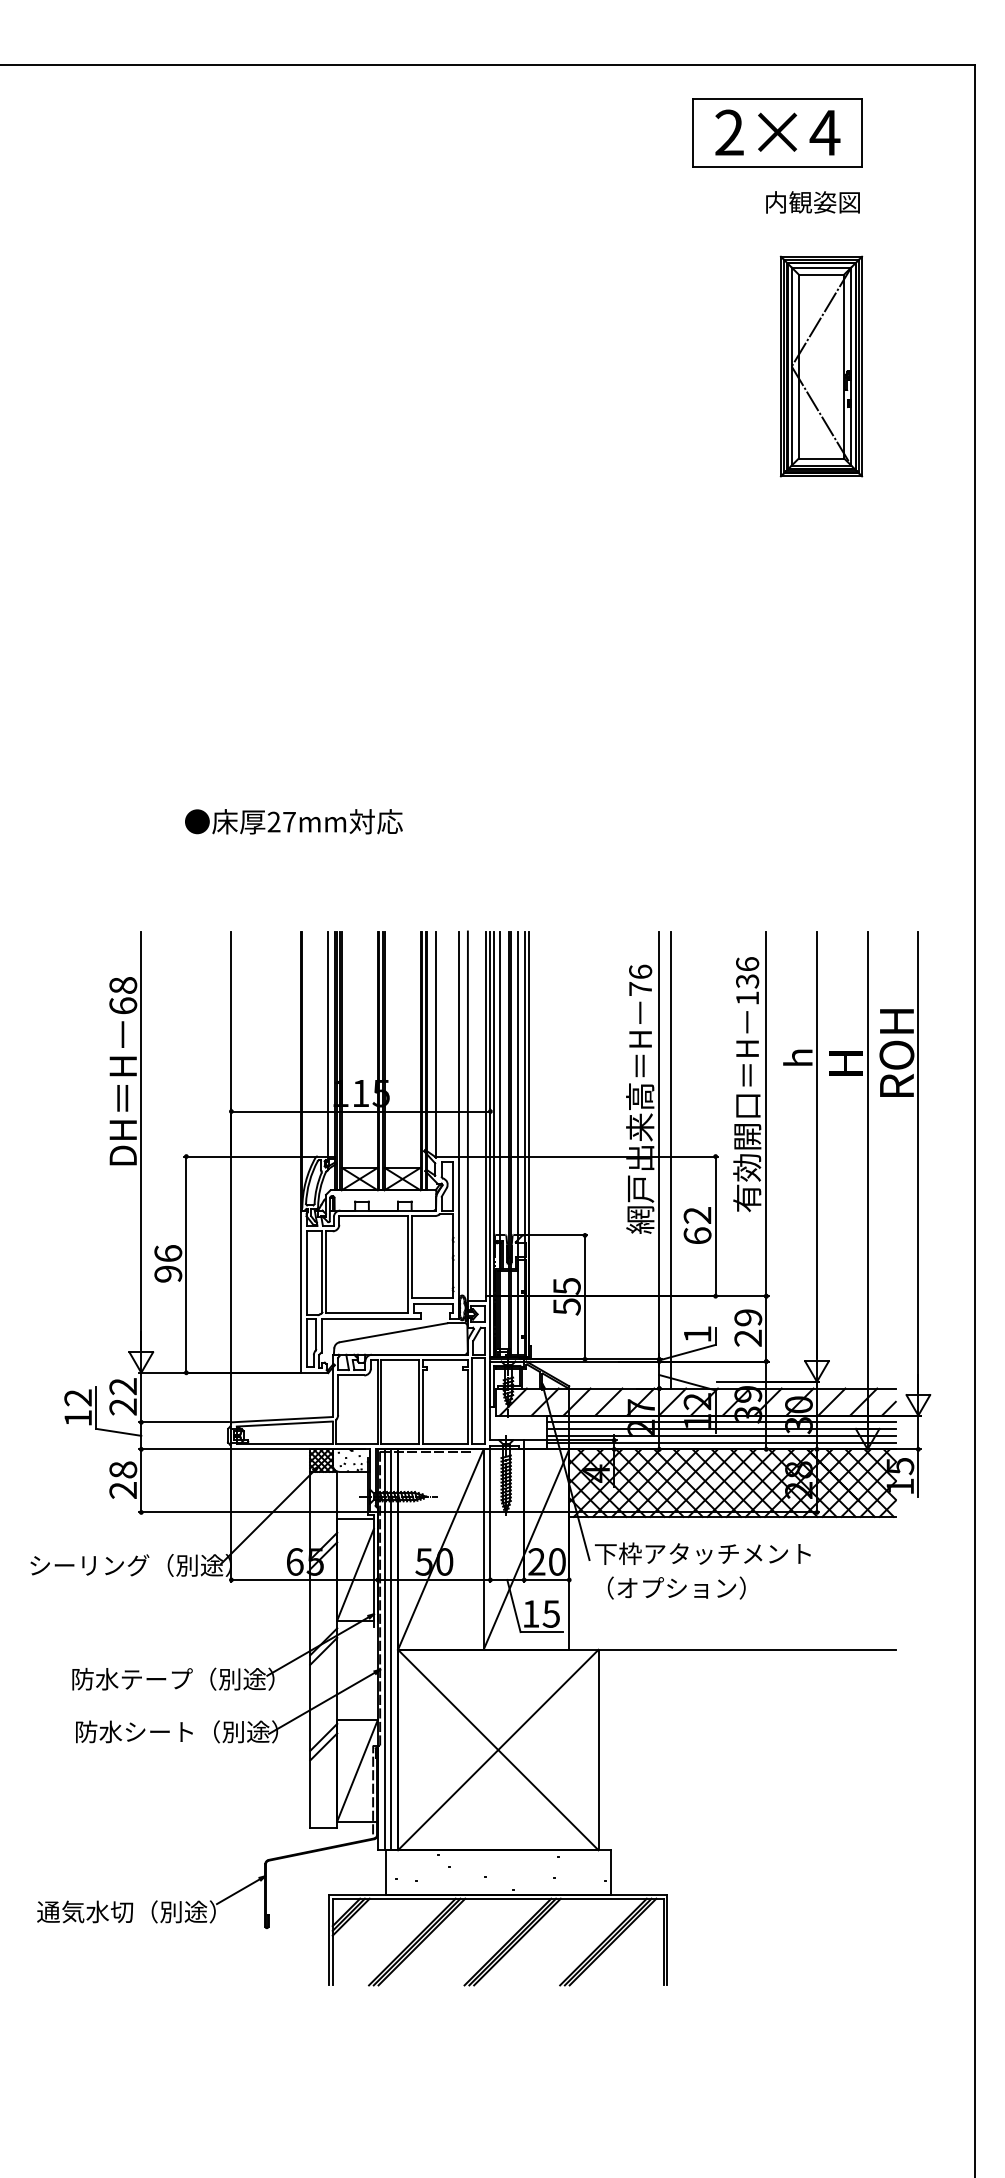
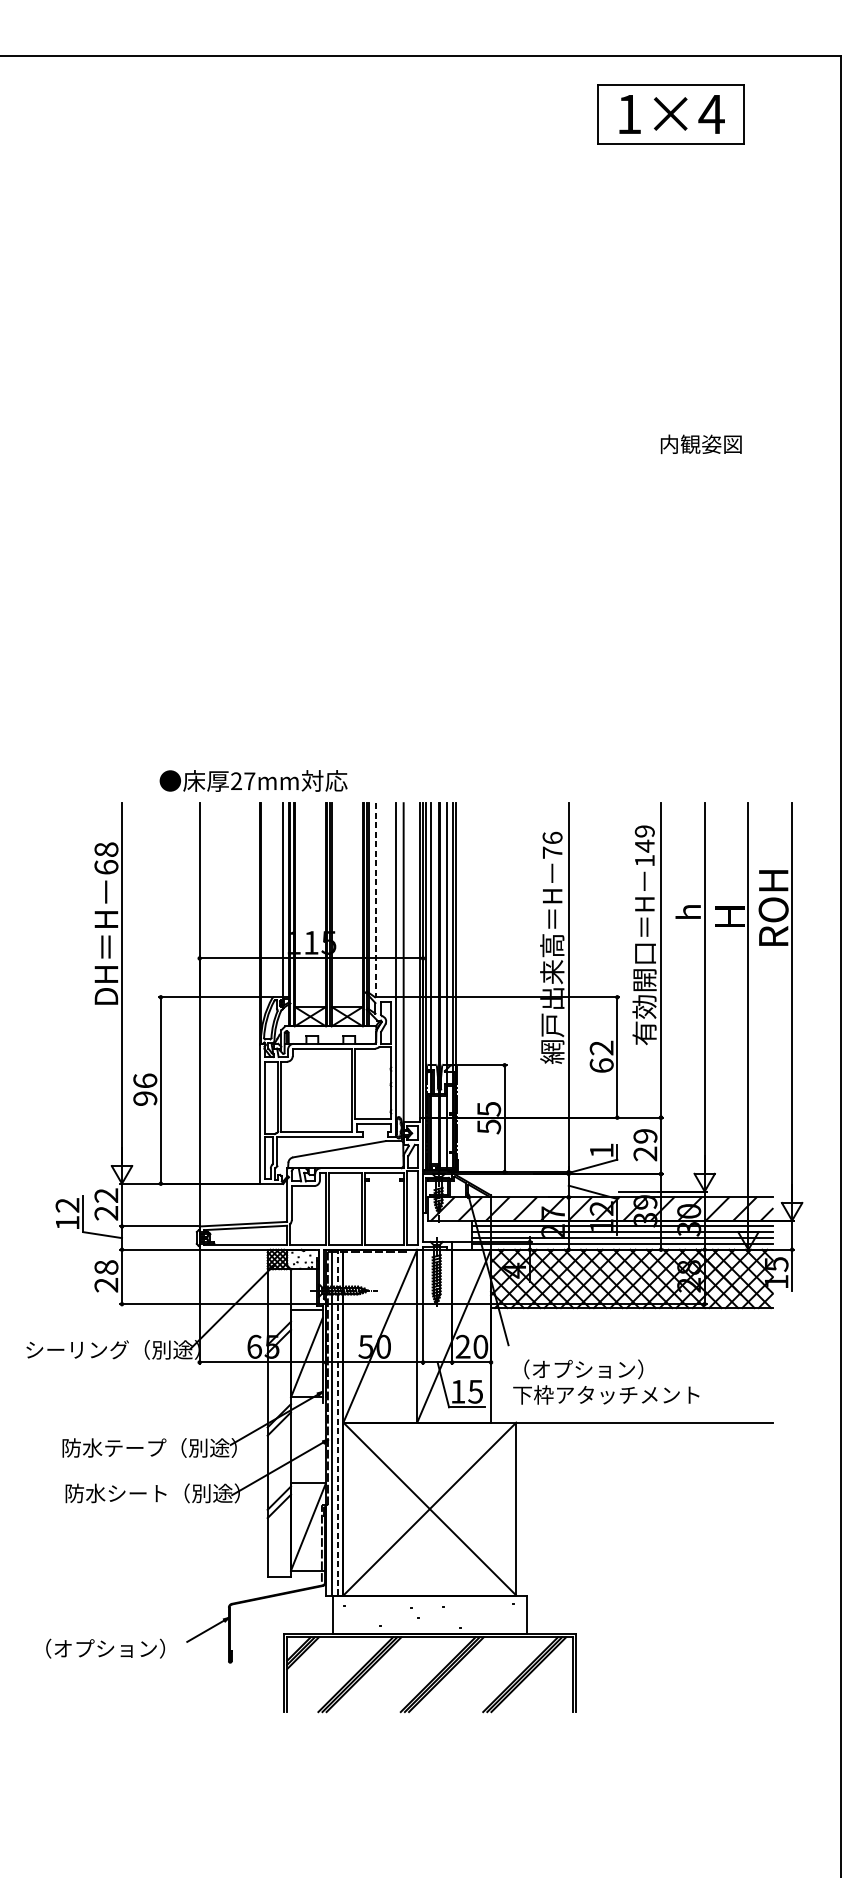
text: (729, 132) -> (629, 114), 2×4 -> 1×4
text: (812, 202) -> (700, 444), moved
part: (821, 366) -> (708, 315), removed
text: (293, 821) -> (253, 780), moved
text: (747, 973) -> (644, 839), 136 -> 149
line: (436, 1045) -> (376, 901), solid -> dashed
line: (670, 1159) -> (578, 999), removed
text: (702, 1553) -> (605, 1394), moved
line: (391, 1649) -> (337, 1422), solid -> dashed
text: (126, 1911) -> (109, 1648), 通気水切（別途） -> （オプション）

